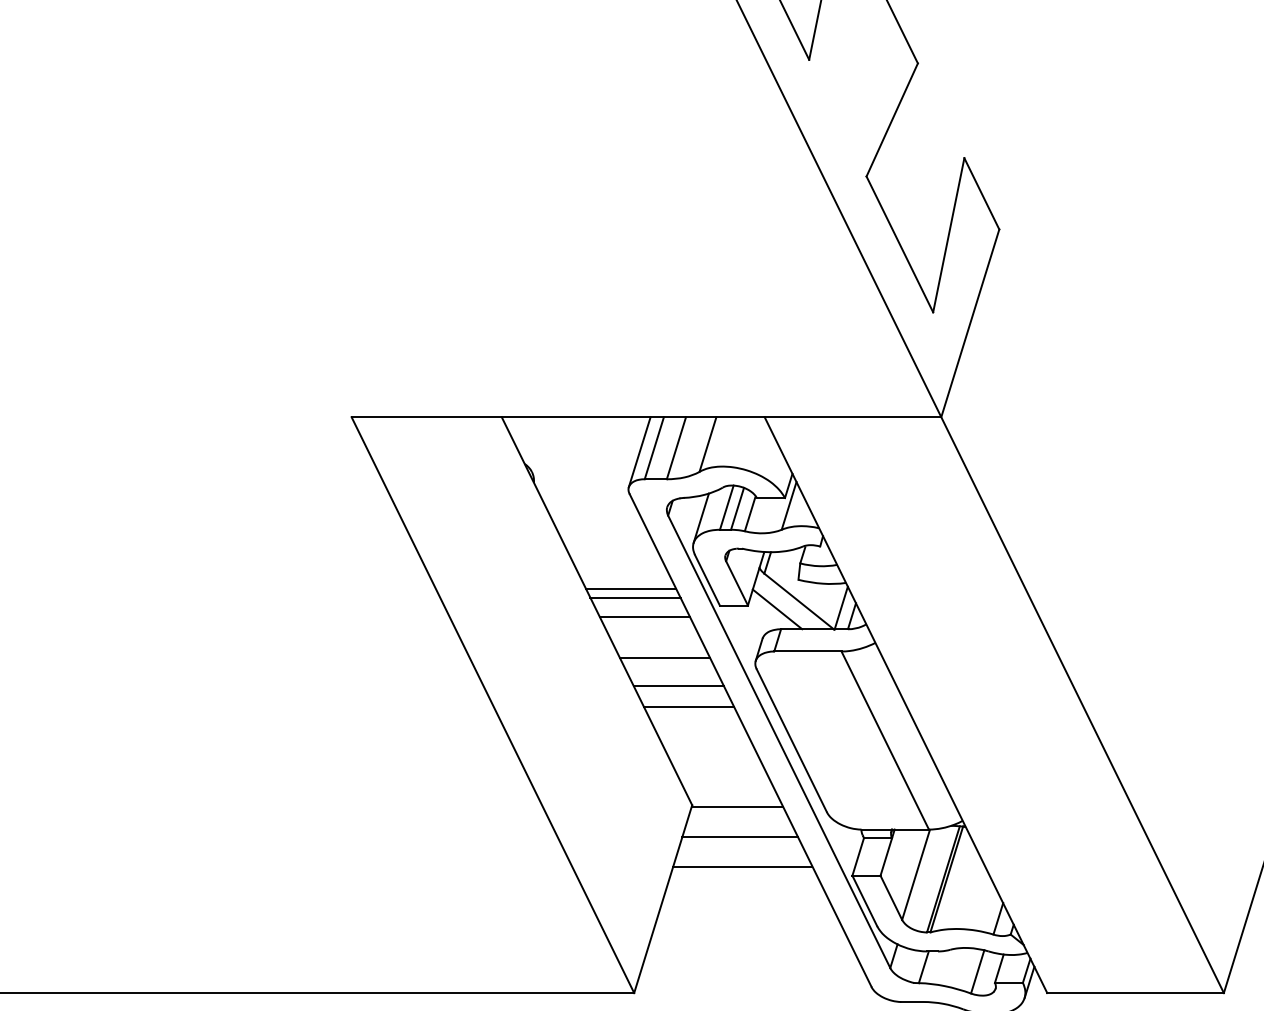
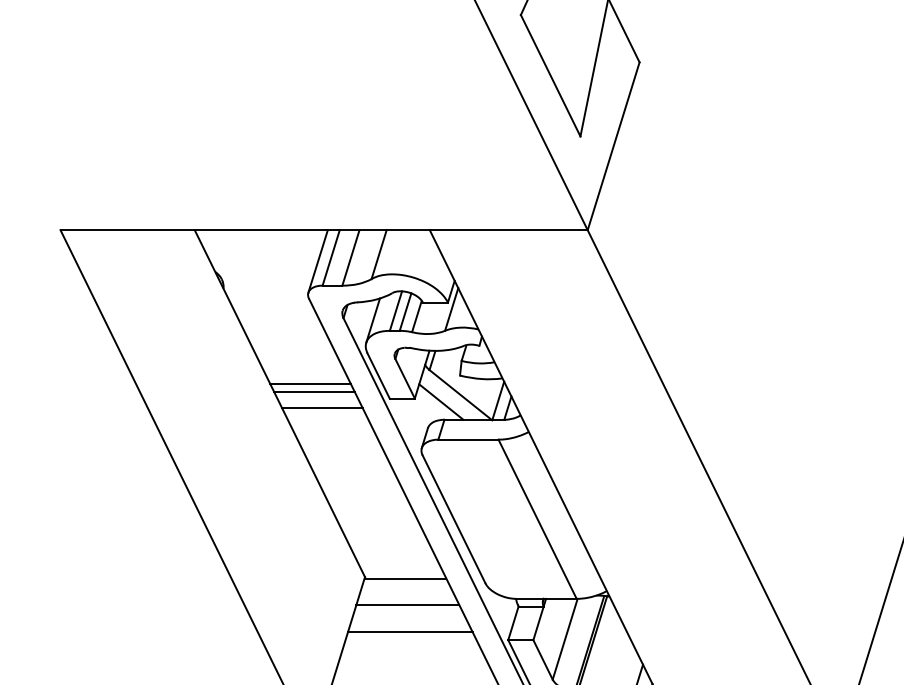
line: (665, 658) -> (341, 445), removed
line: (678, 685) -> (352, 470), removed
line: (688, 706) -> (361, 488), removed

